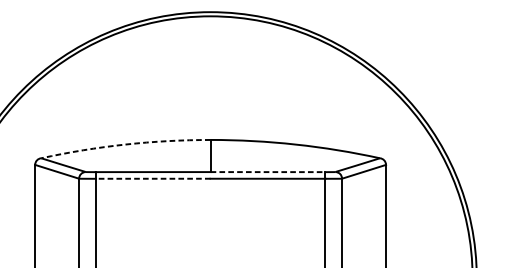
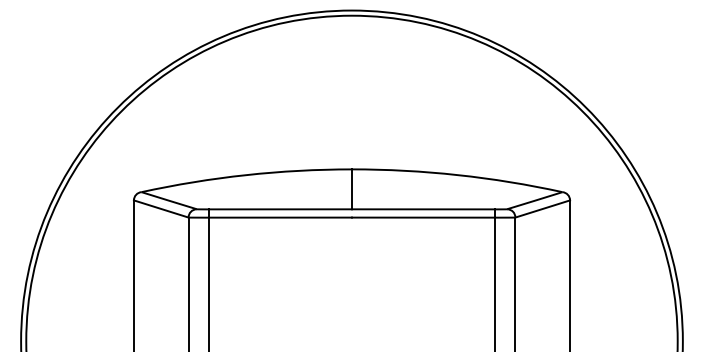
arc: (125, 144) -> (246, 175), dashed -> solid
line: (268, 172) -> (423, 209), dashed -> solid
line: (153, 178) -> (280, 217), dashed -> solid

